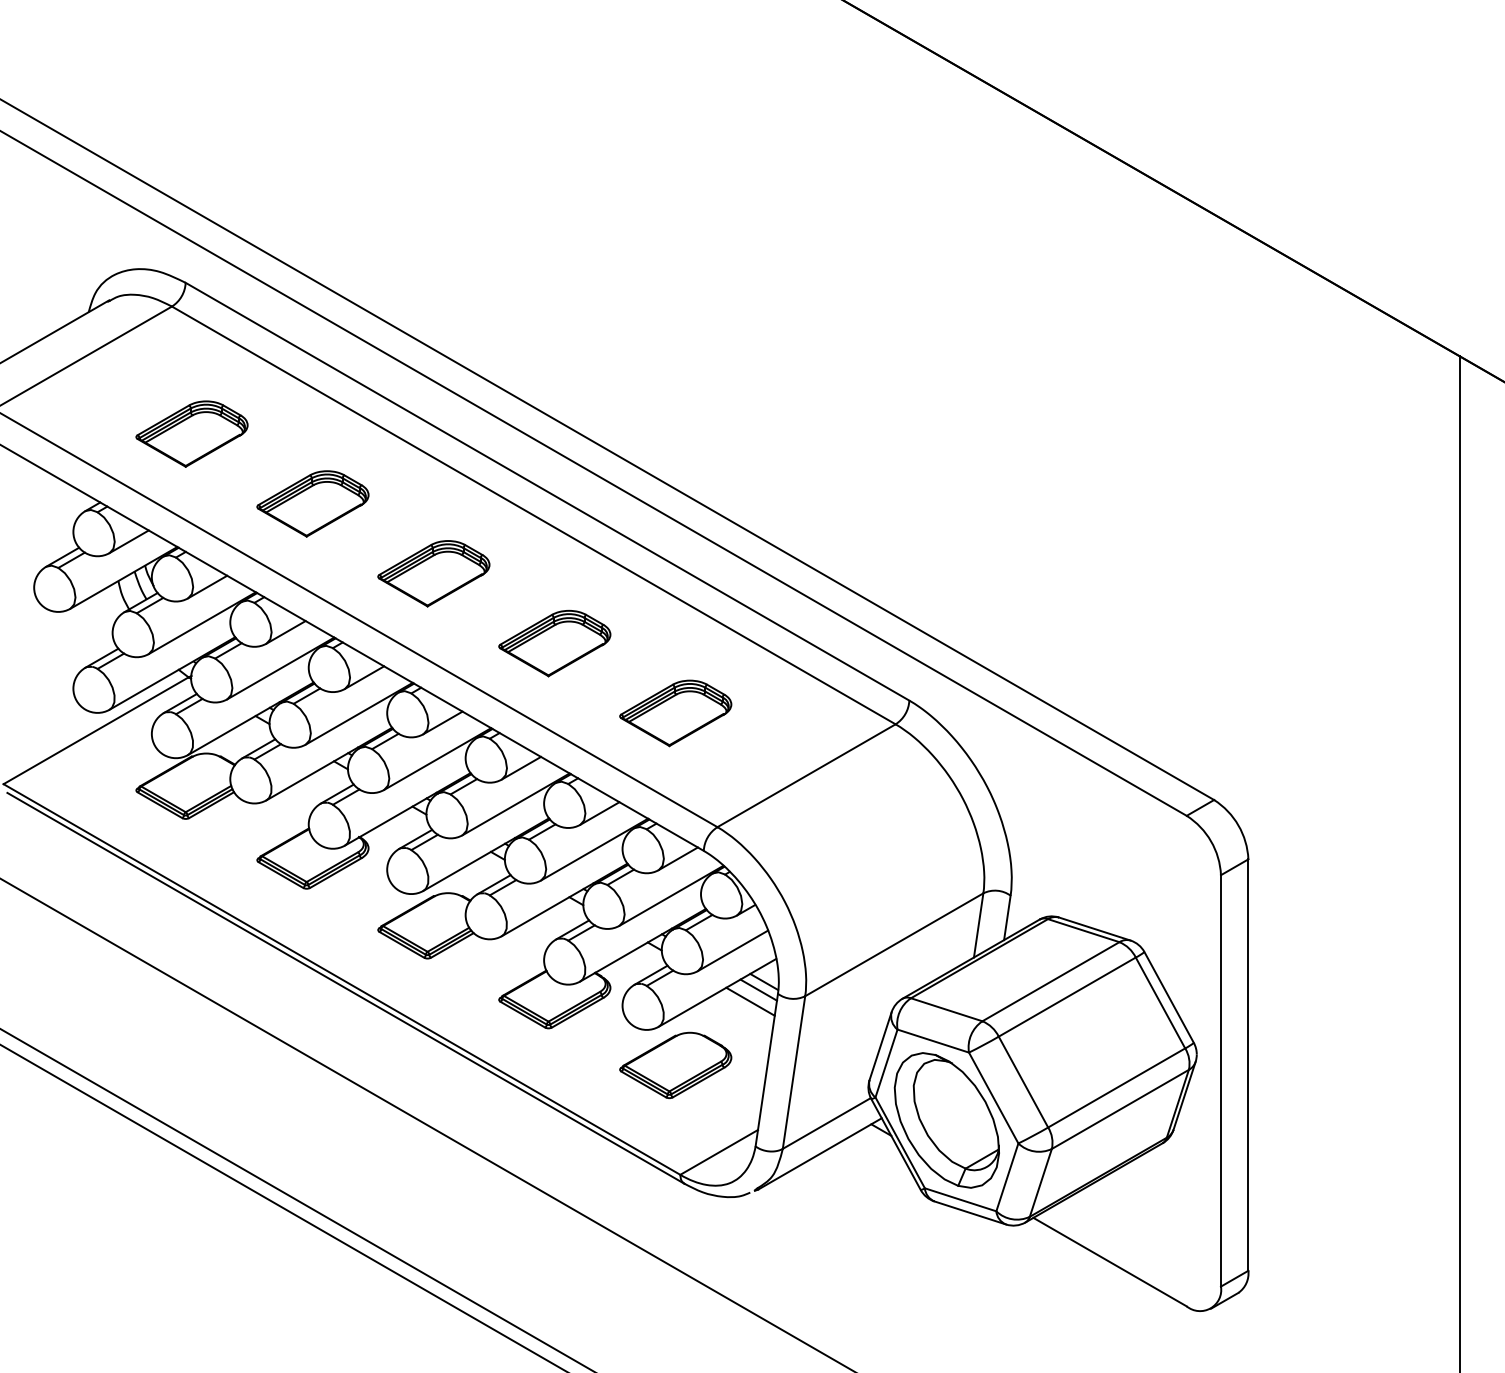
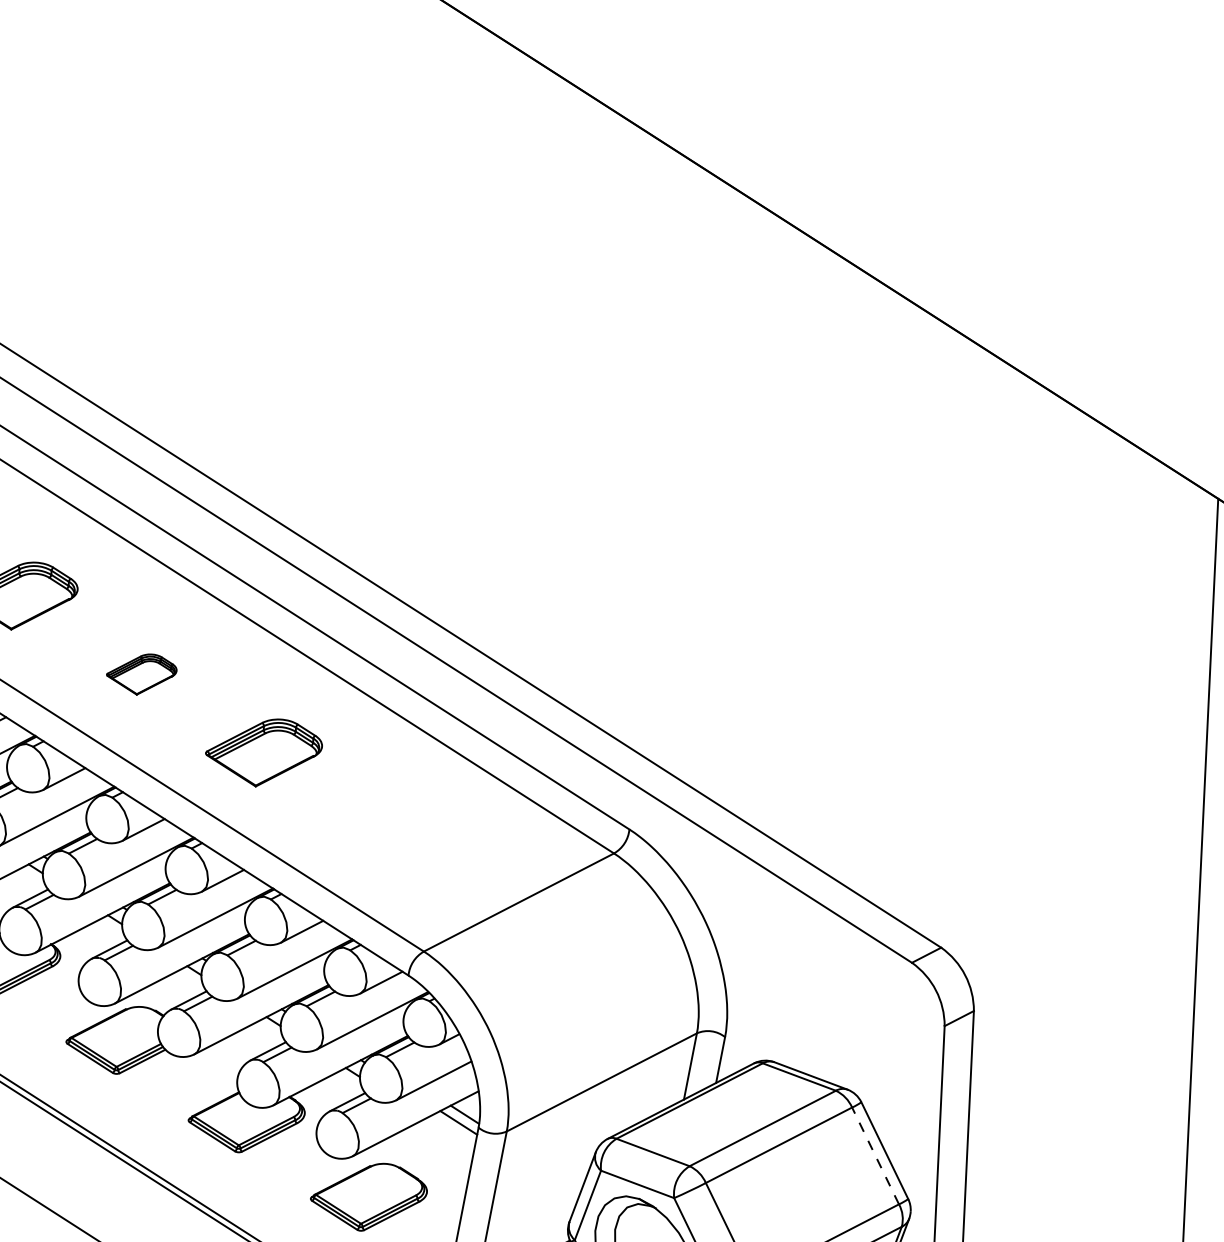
part: (433, 573) -> (141, 674), size x0.6
part: (675, 713) -> (385, 831), removed
line: (750, 1001) -> (449, 1134), removed
line: (1160, 1002) -> (875, 1155), solid -> dashed

